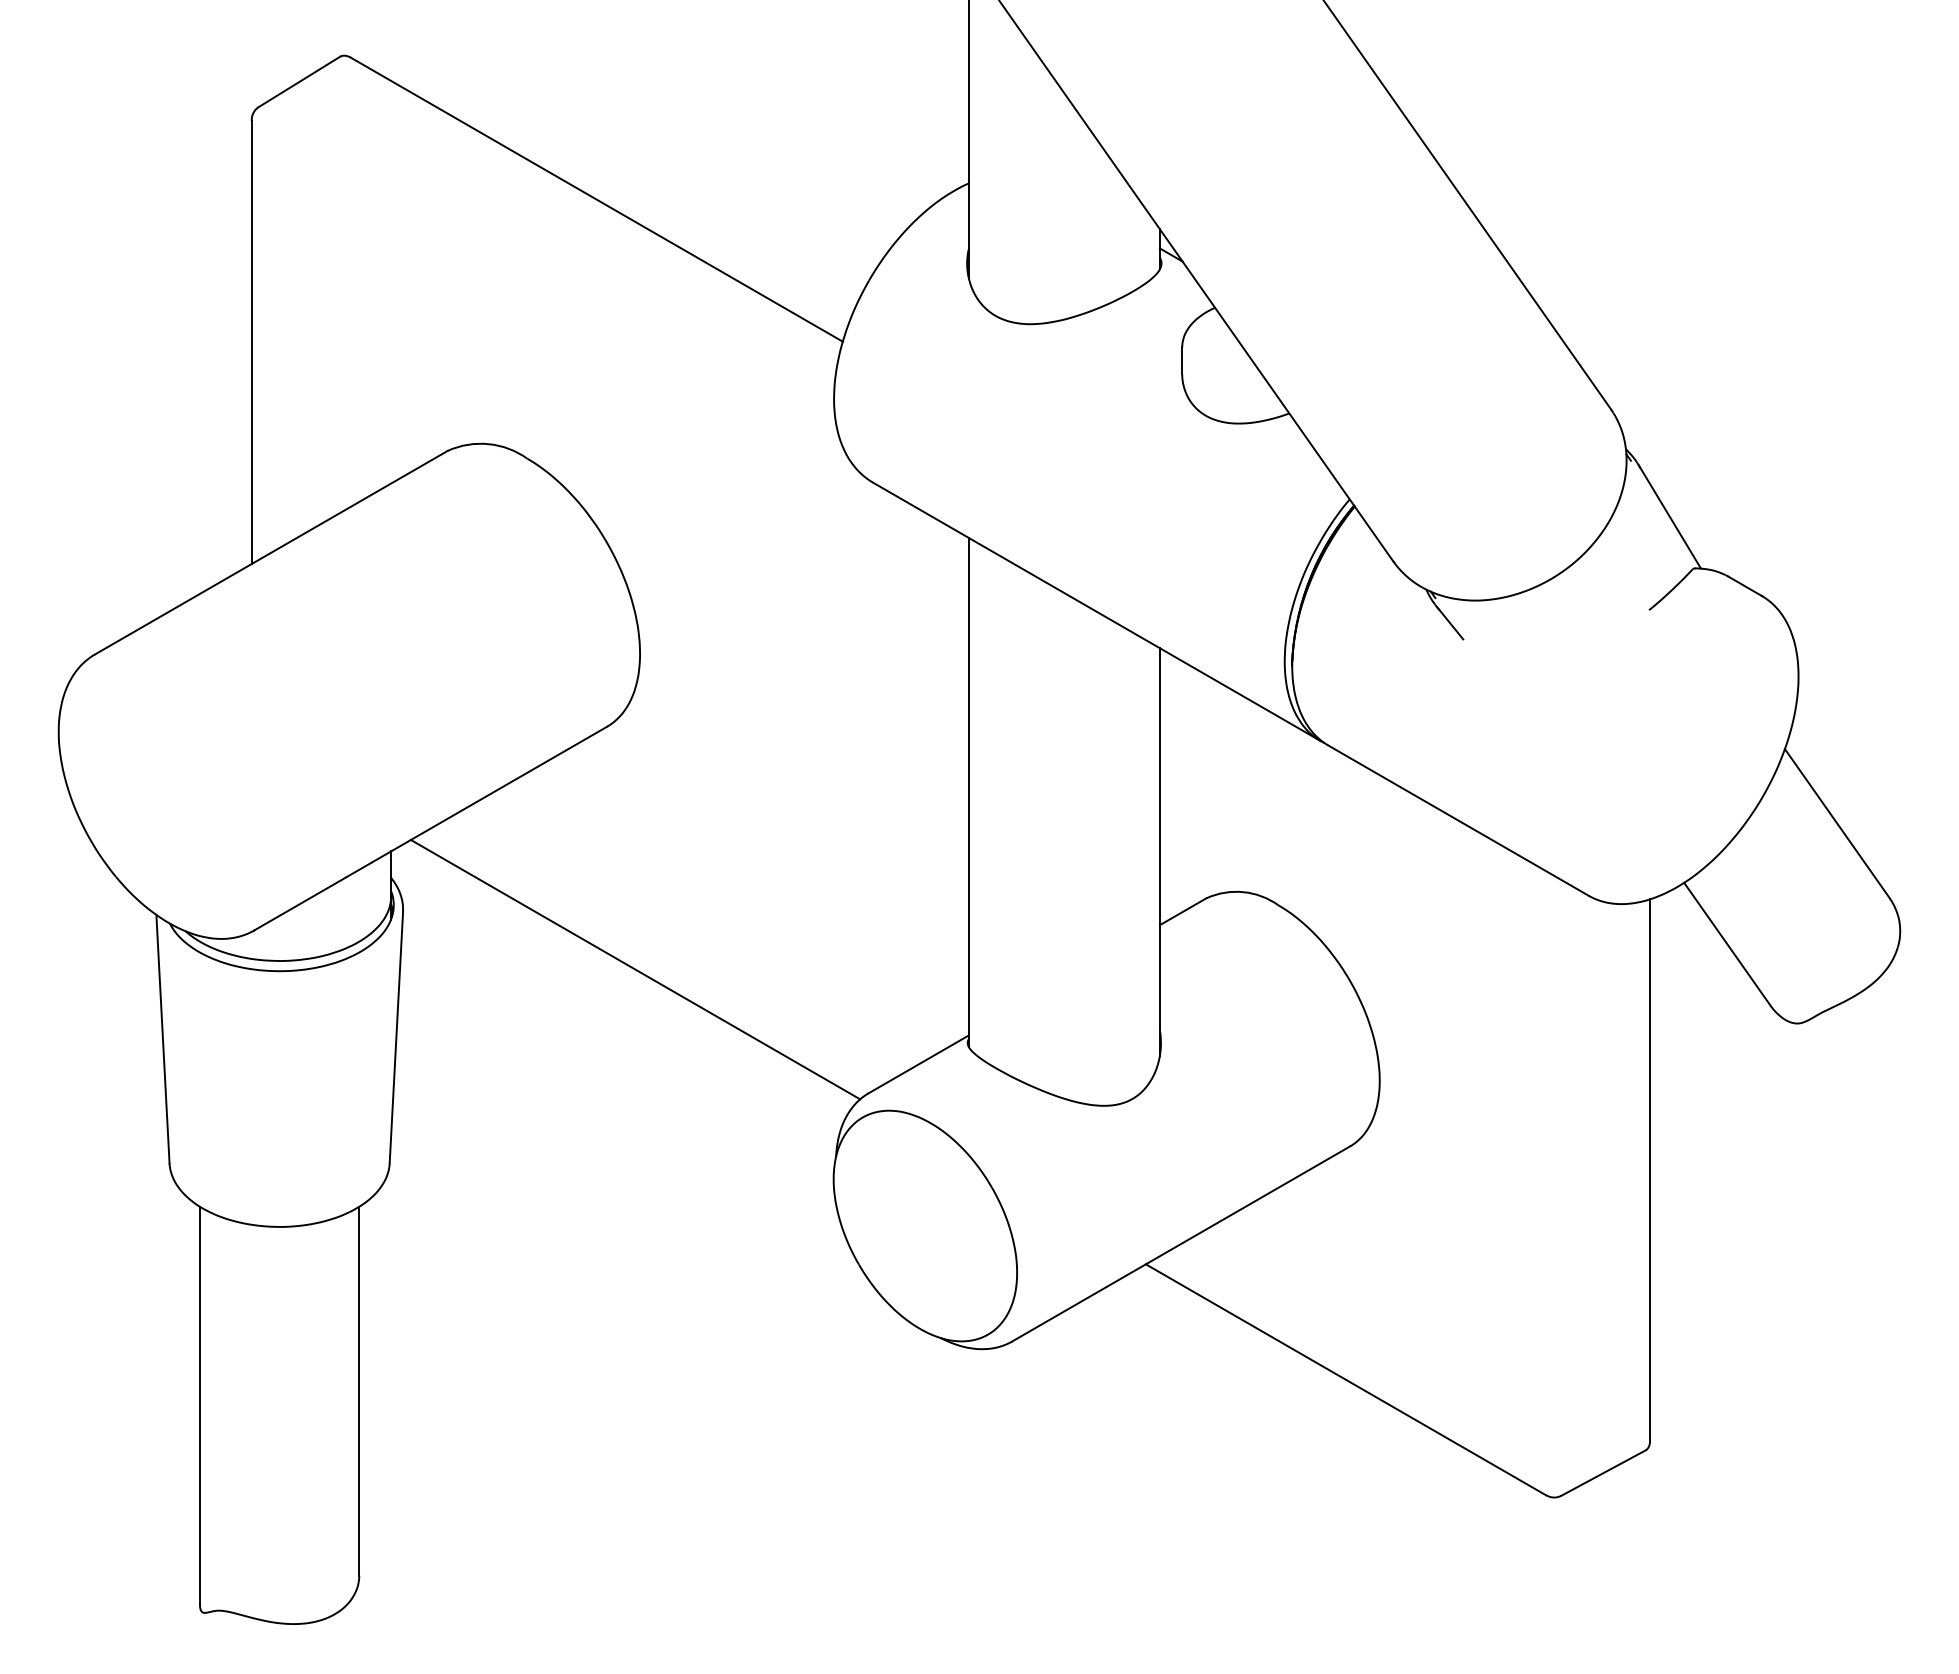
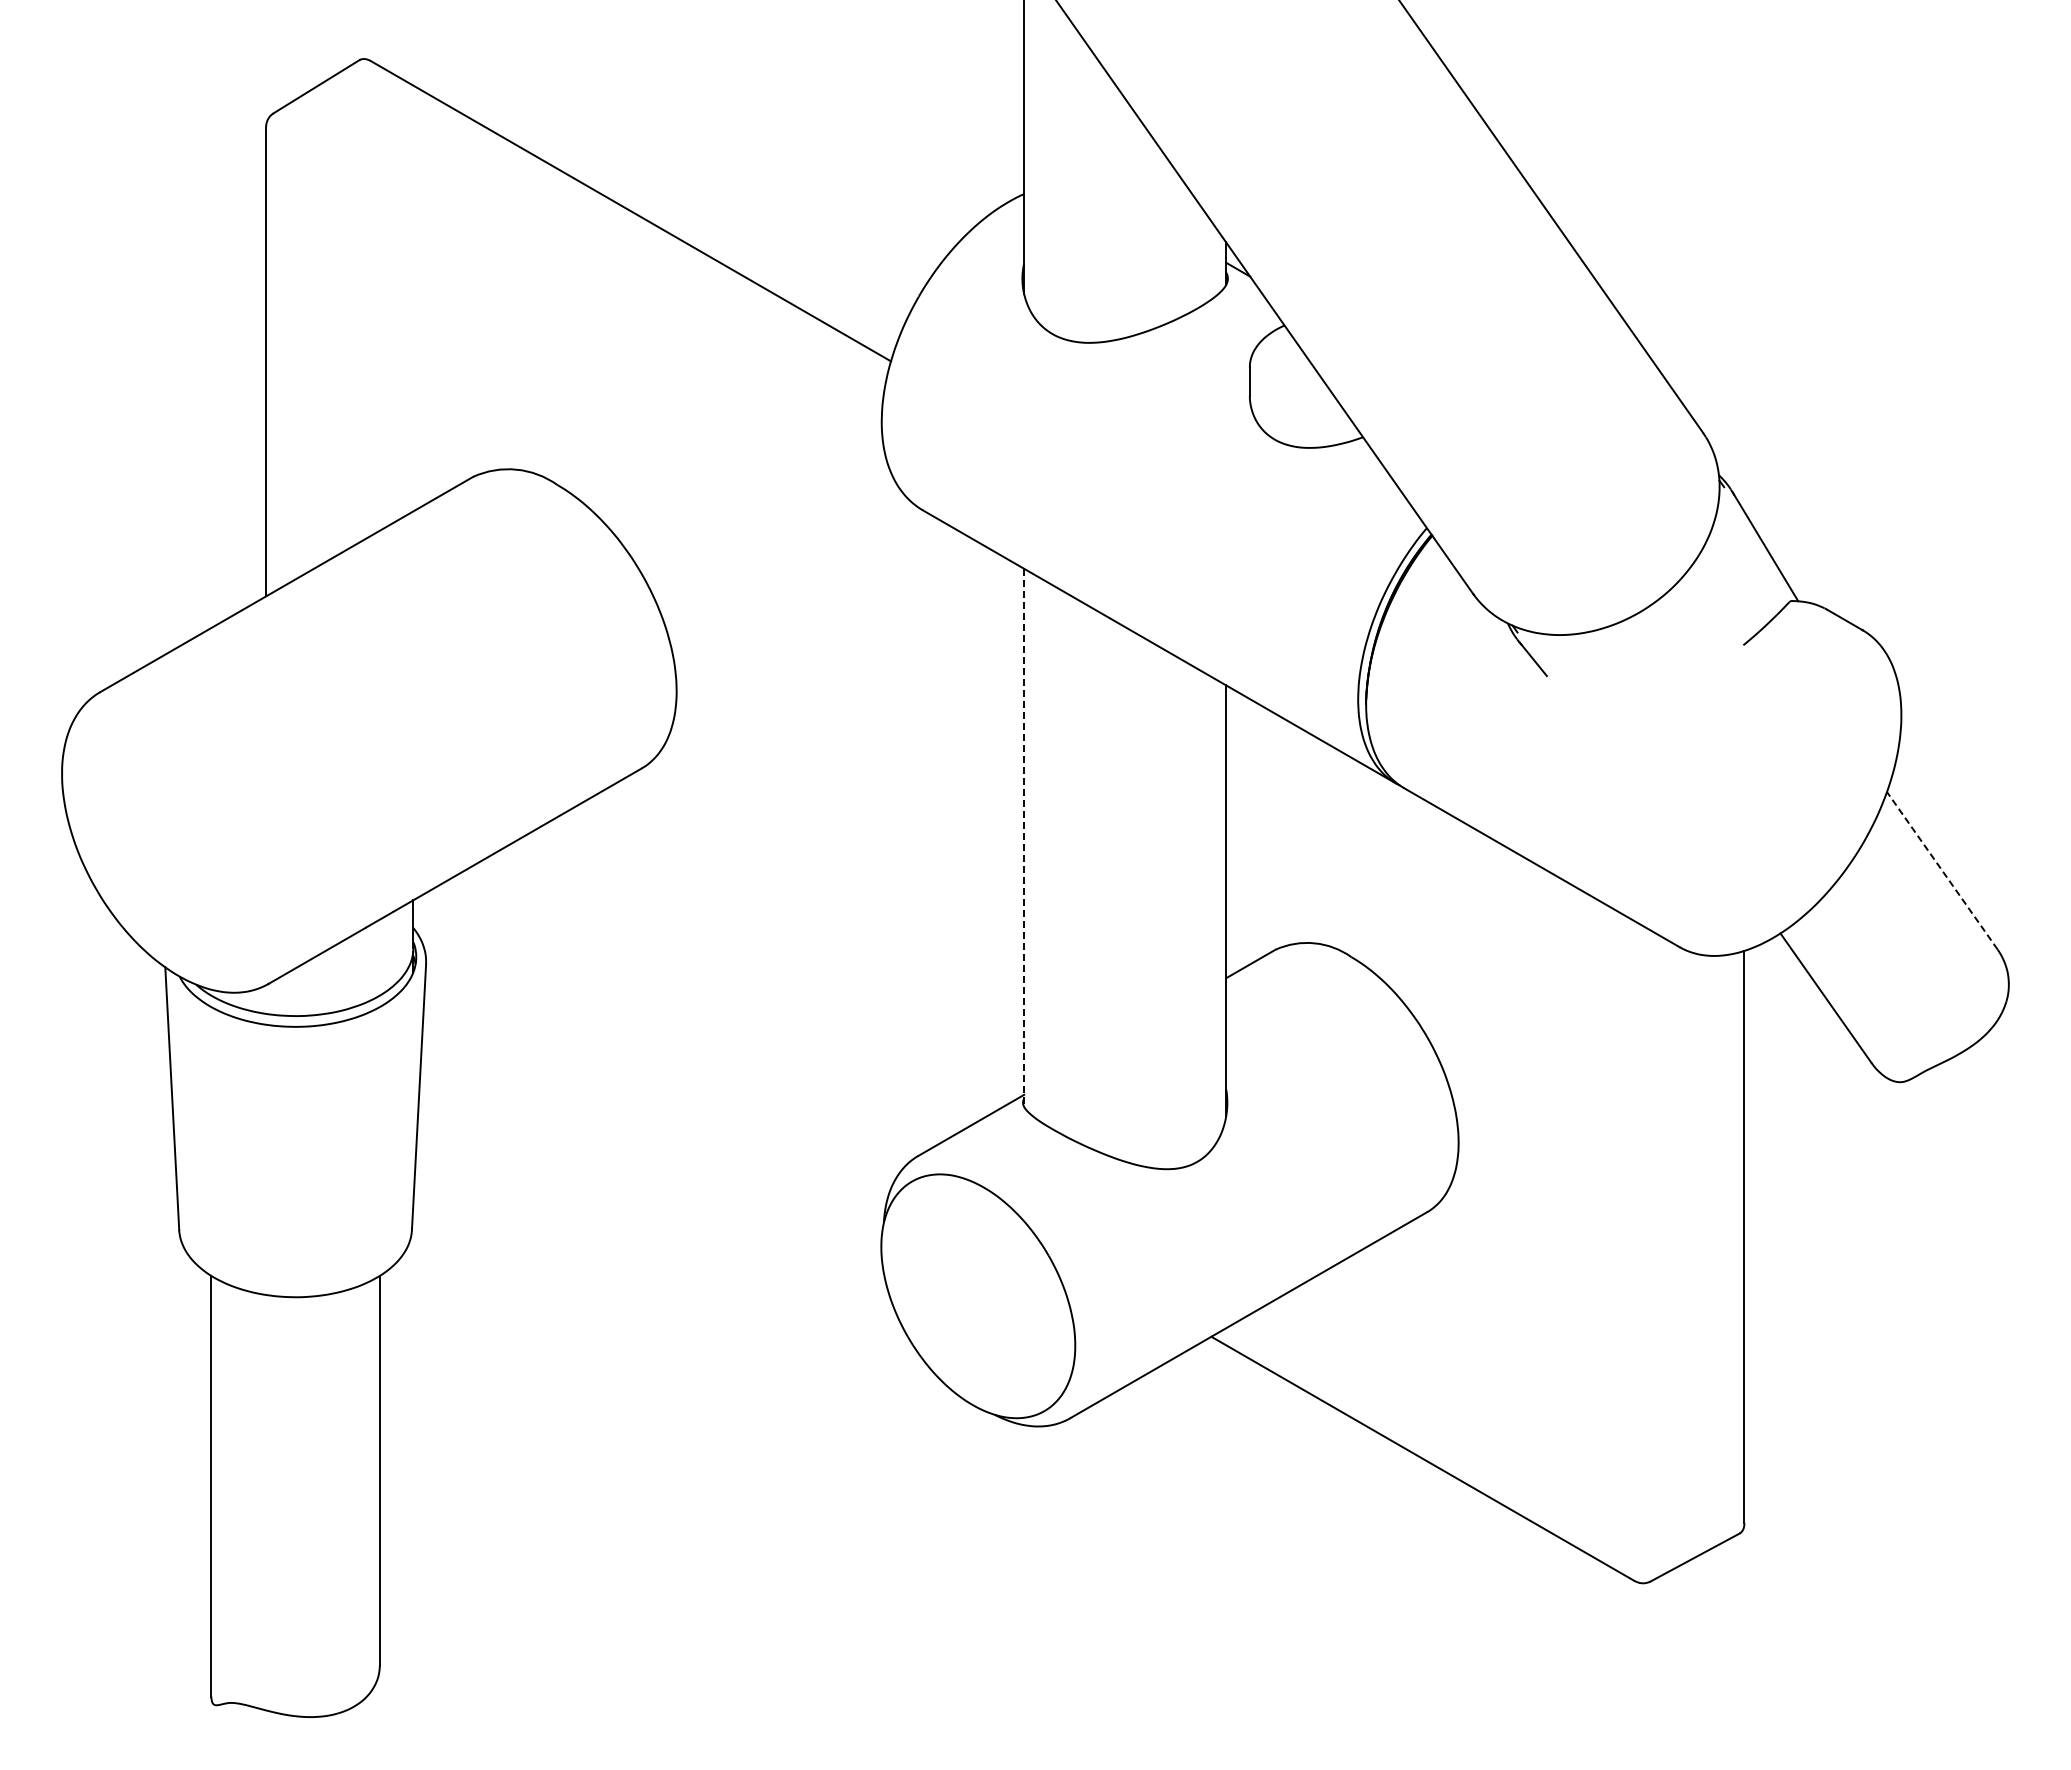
line: (969, 793) -> (1024, 838), solid -> dashed
line: (1837, 823) -> (1942, 870), solid -> dashed
line: (635, 969) -> (671, 1025), removed

